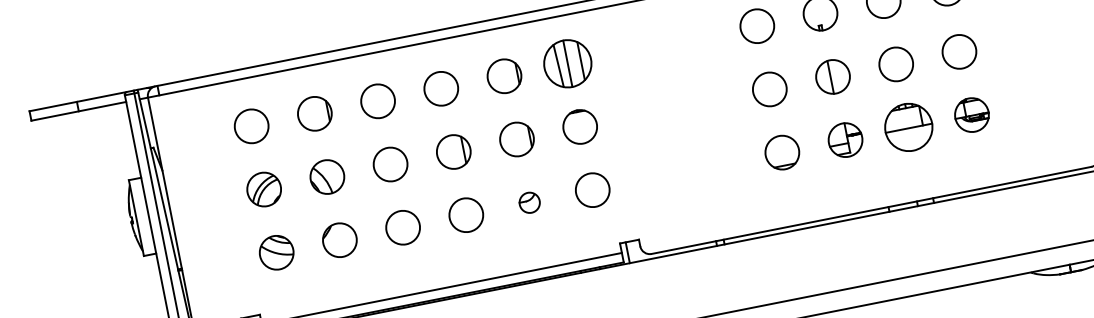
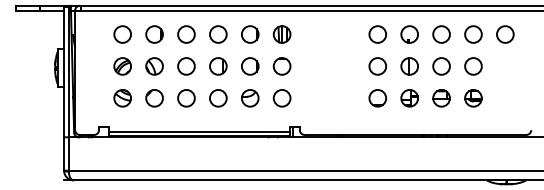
part: (566, 63) -> (281, 34), size x0.71
part: (908, 128) -> (441, 98), size x0.71
part: (530, 202) -> (250, 98), size x1.67

